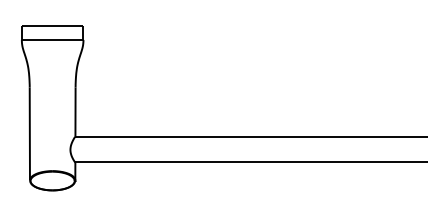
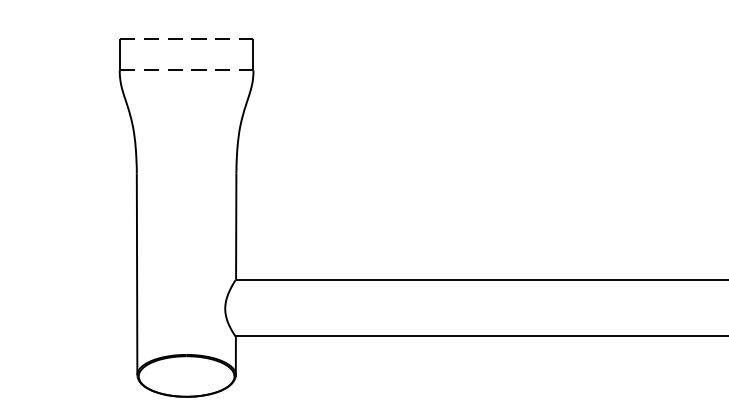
line: (52, 25) -> (186, 38), solid -> dashed
line: (52, 39) -> (186, 69), solid -> dashed

